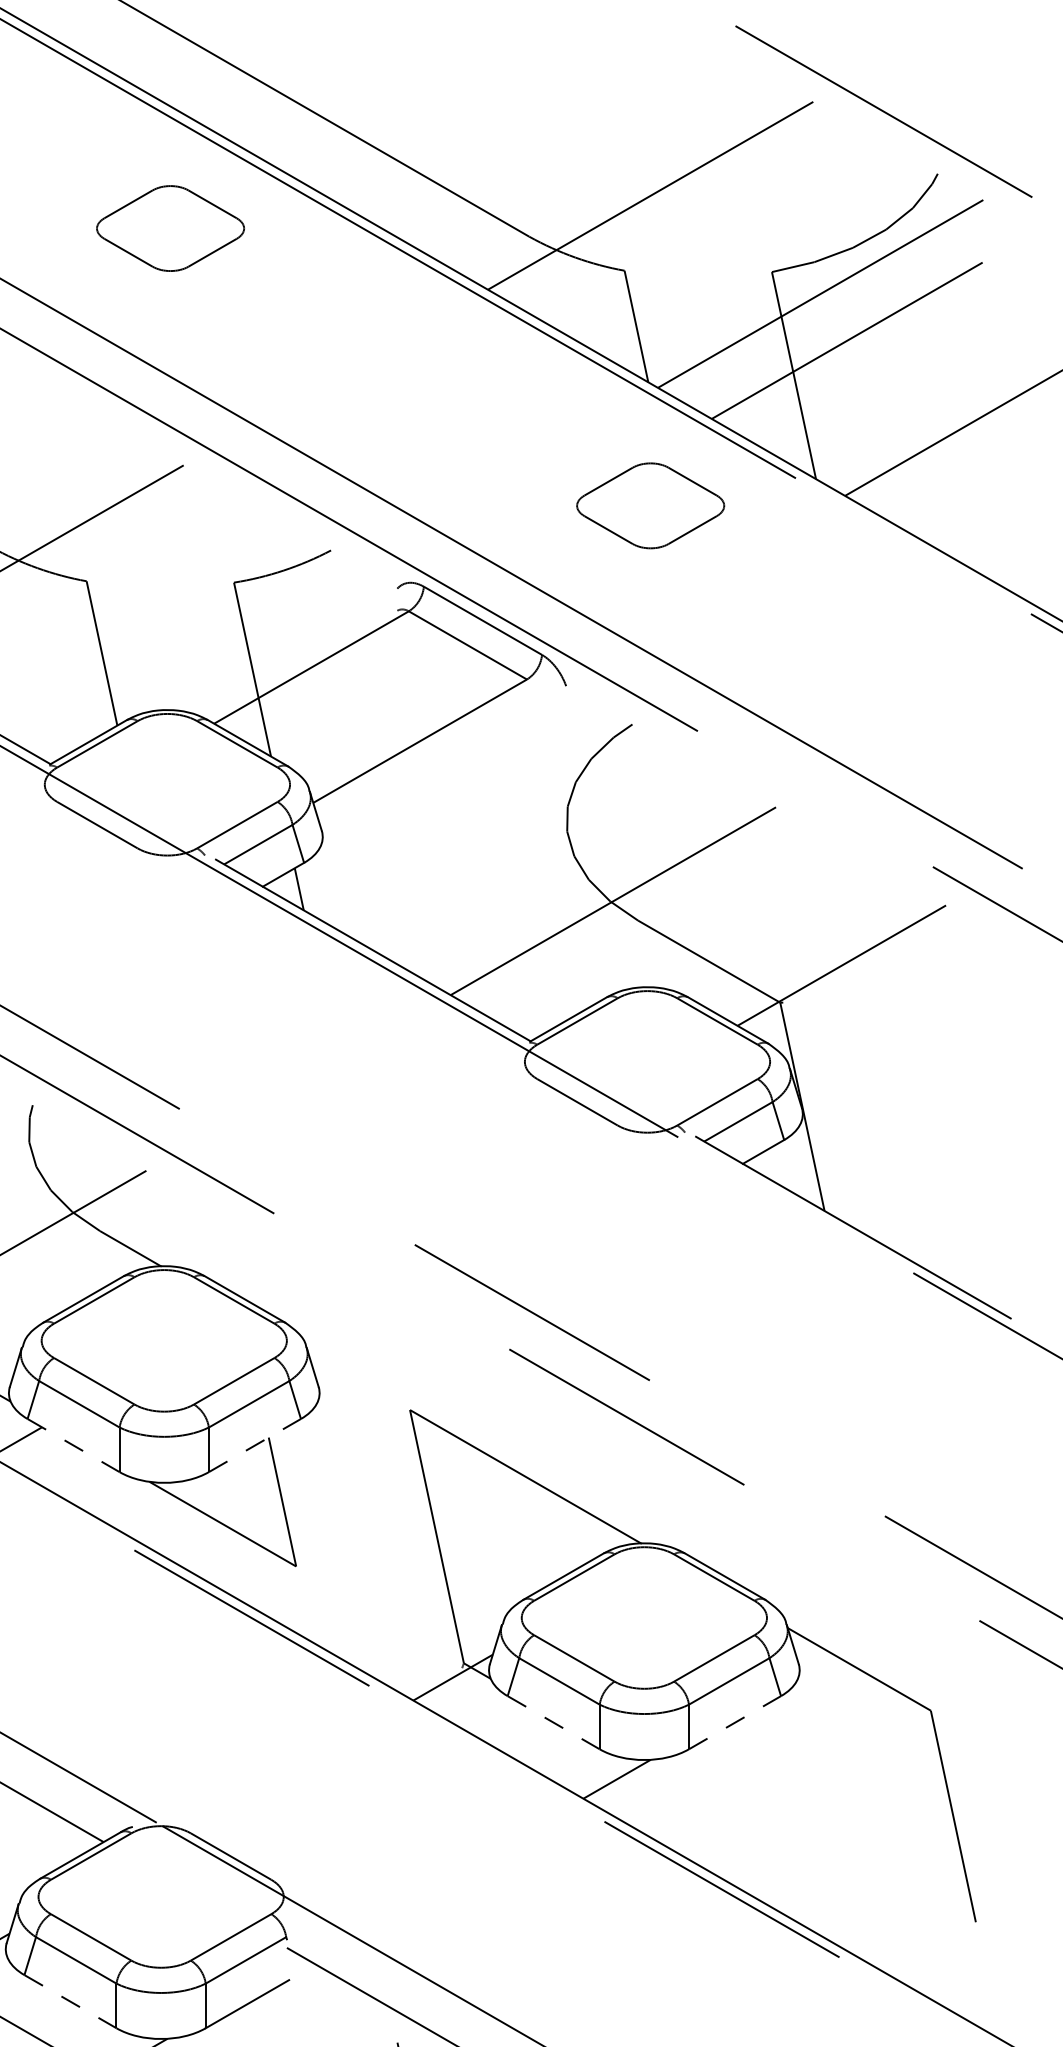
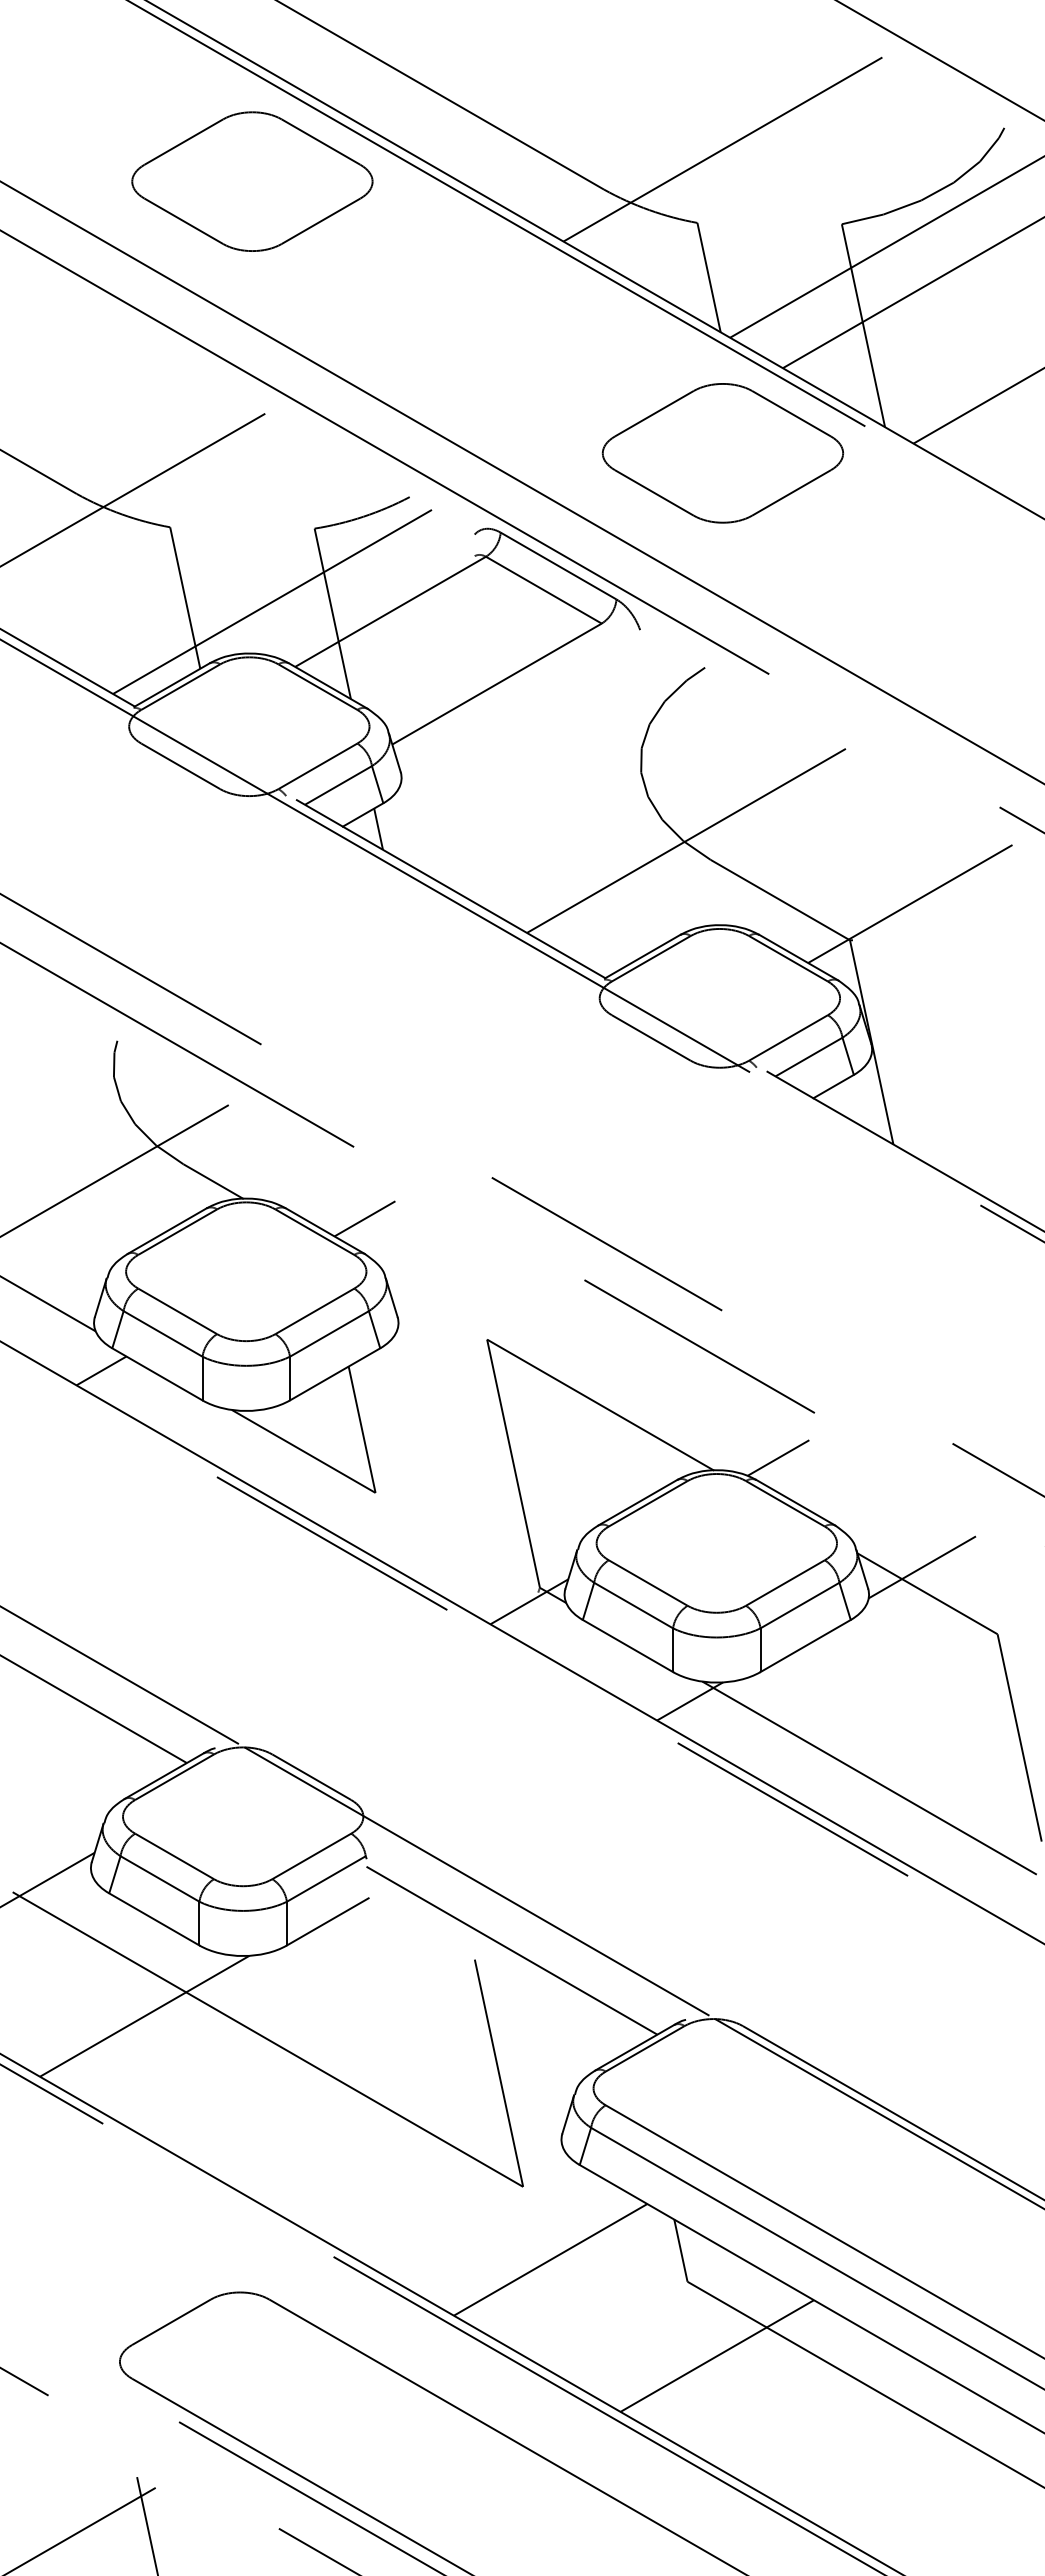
part: (170, 228) -> (252, 181), size x1.67
part: (650, 505) -> (722, 453), size x1.67
line: (191, 656) -> (272, 601), added
line: (284, 1286) -> (364, 1218), added
line: (73, 1445) -> (157, 1374), dashed -> solid
line: (255, 1445) -> (335, 1374), dashed -> solid
line: (707, 1530) -> (778, 1457), added
line: (853, 1642) -> (921, 1567), added
line: (735, 1722) -> (806, 1645), dashed -> solid
line: (554, 1723) -> (628, 1646), dashed -> solid
line: (800, 1856) -> (869, 1777), added
line: (70, 2001) -> (154, 1919), dashed -> solid

